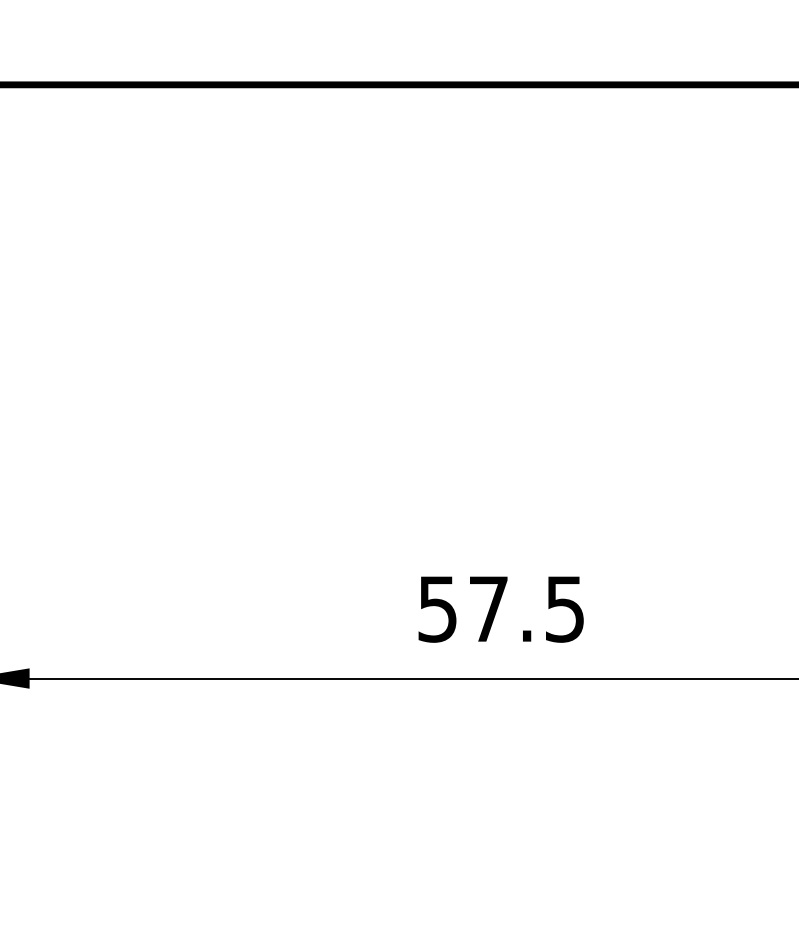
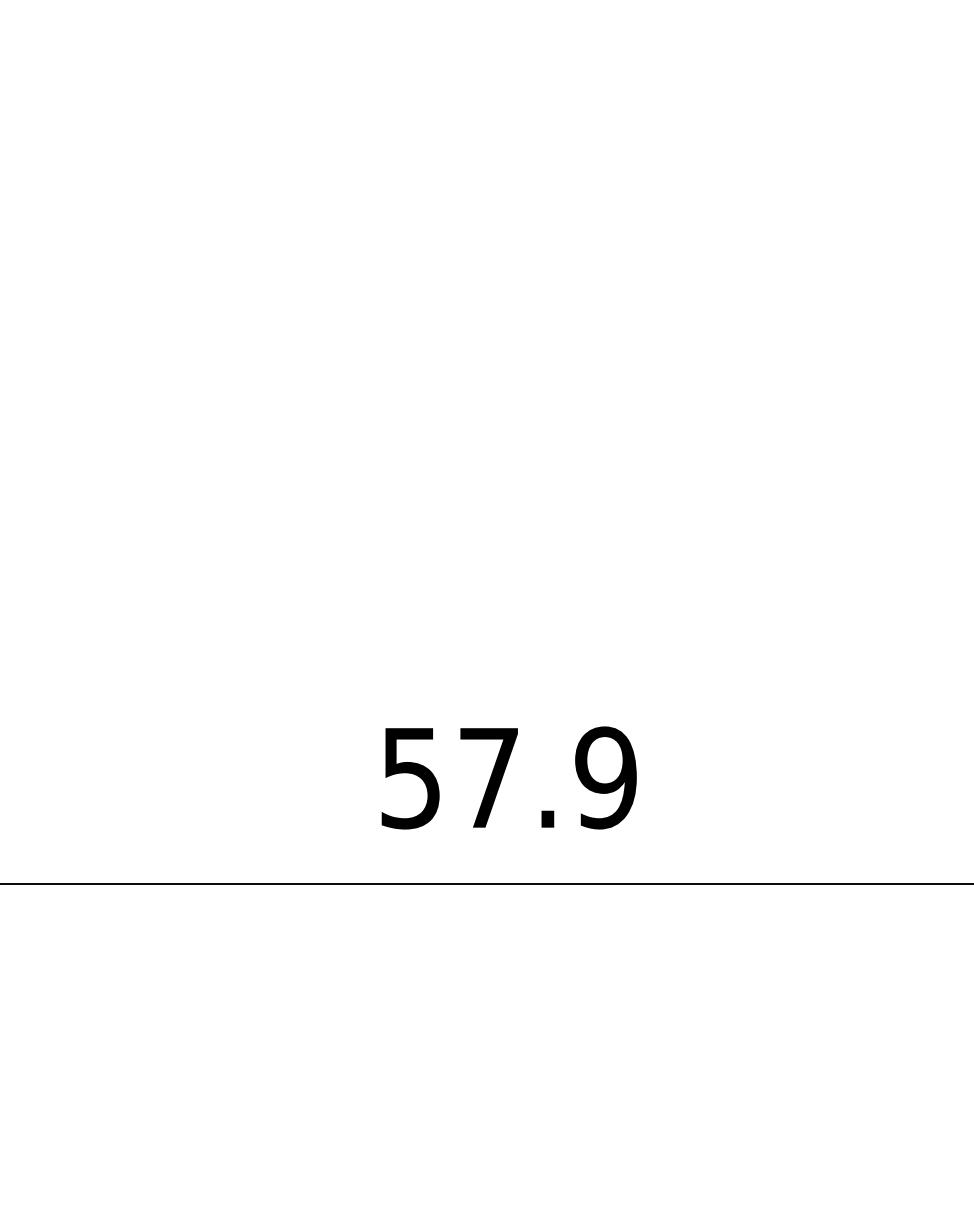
text: (564, 608) -> (605, 776), 57.5 -> 57.9

